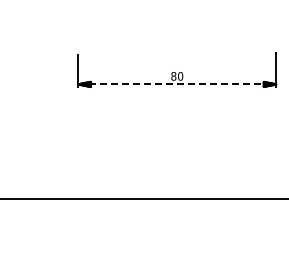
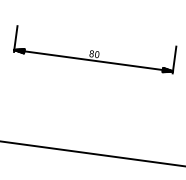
line: (177, 84) -> (93, 60), dashed -> solid

